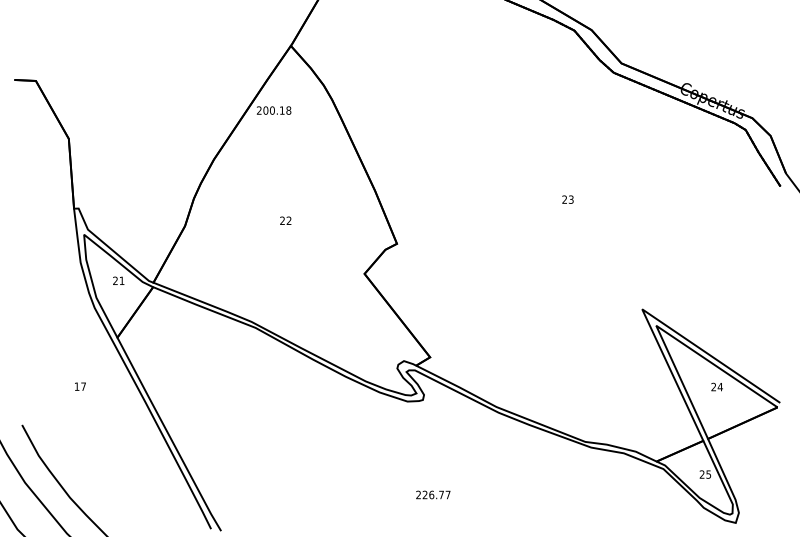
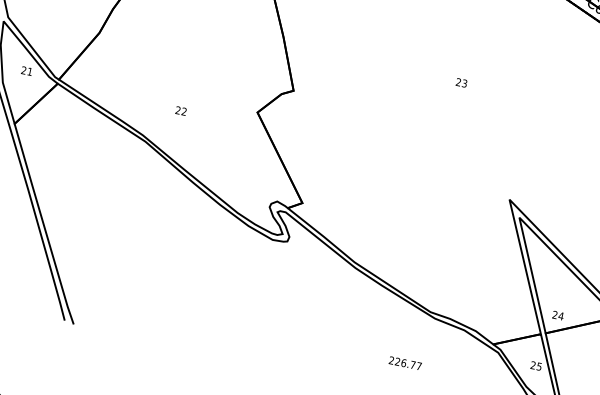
text: (285, 220) -> (180, 110), moved
text: (716, 386) -> (557, 314), moved
text: (433, 494) -> (405, 363), moved

